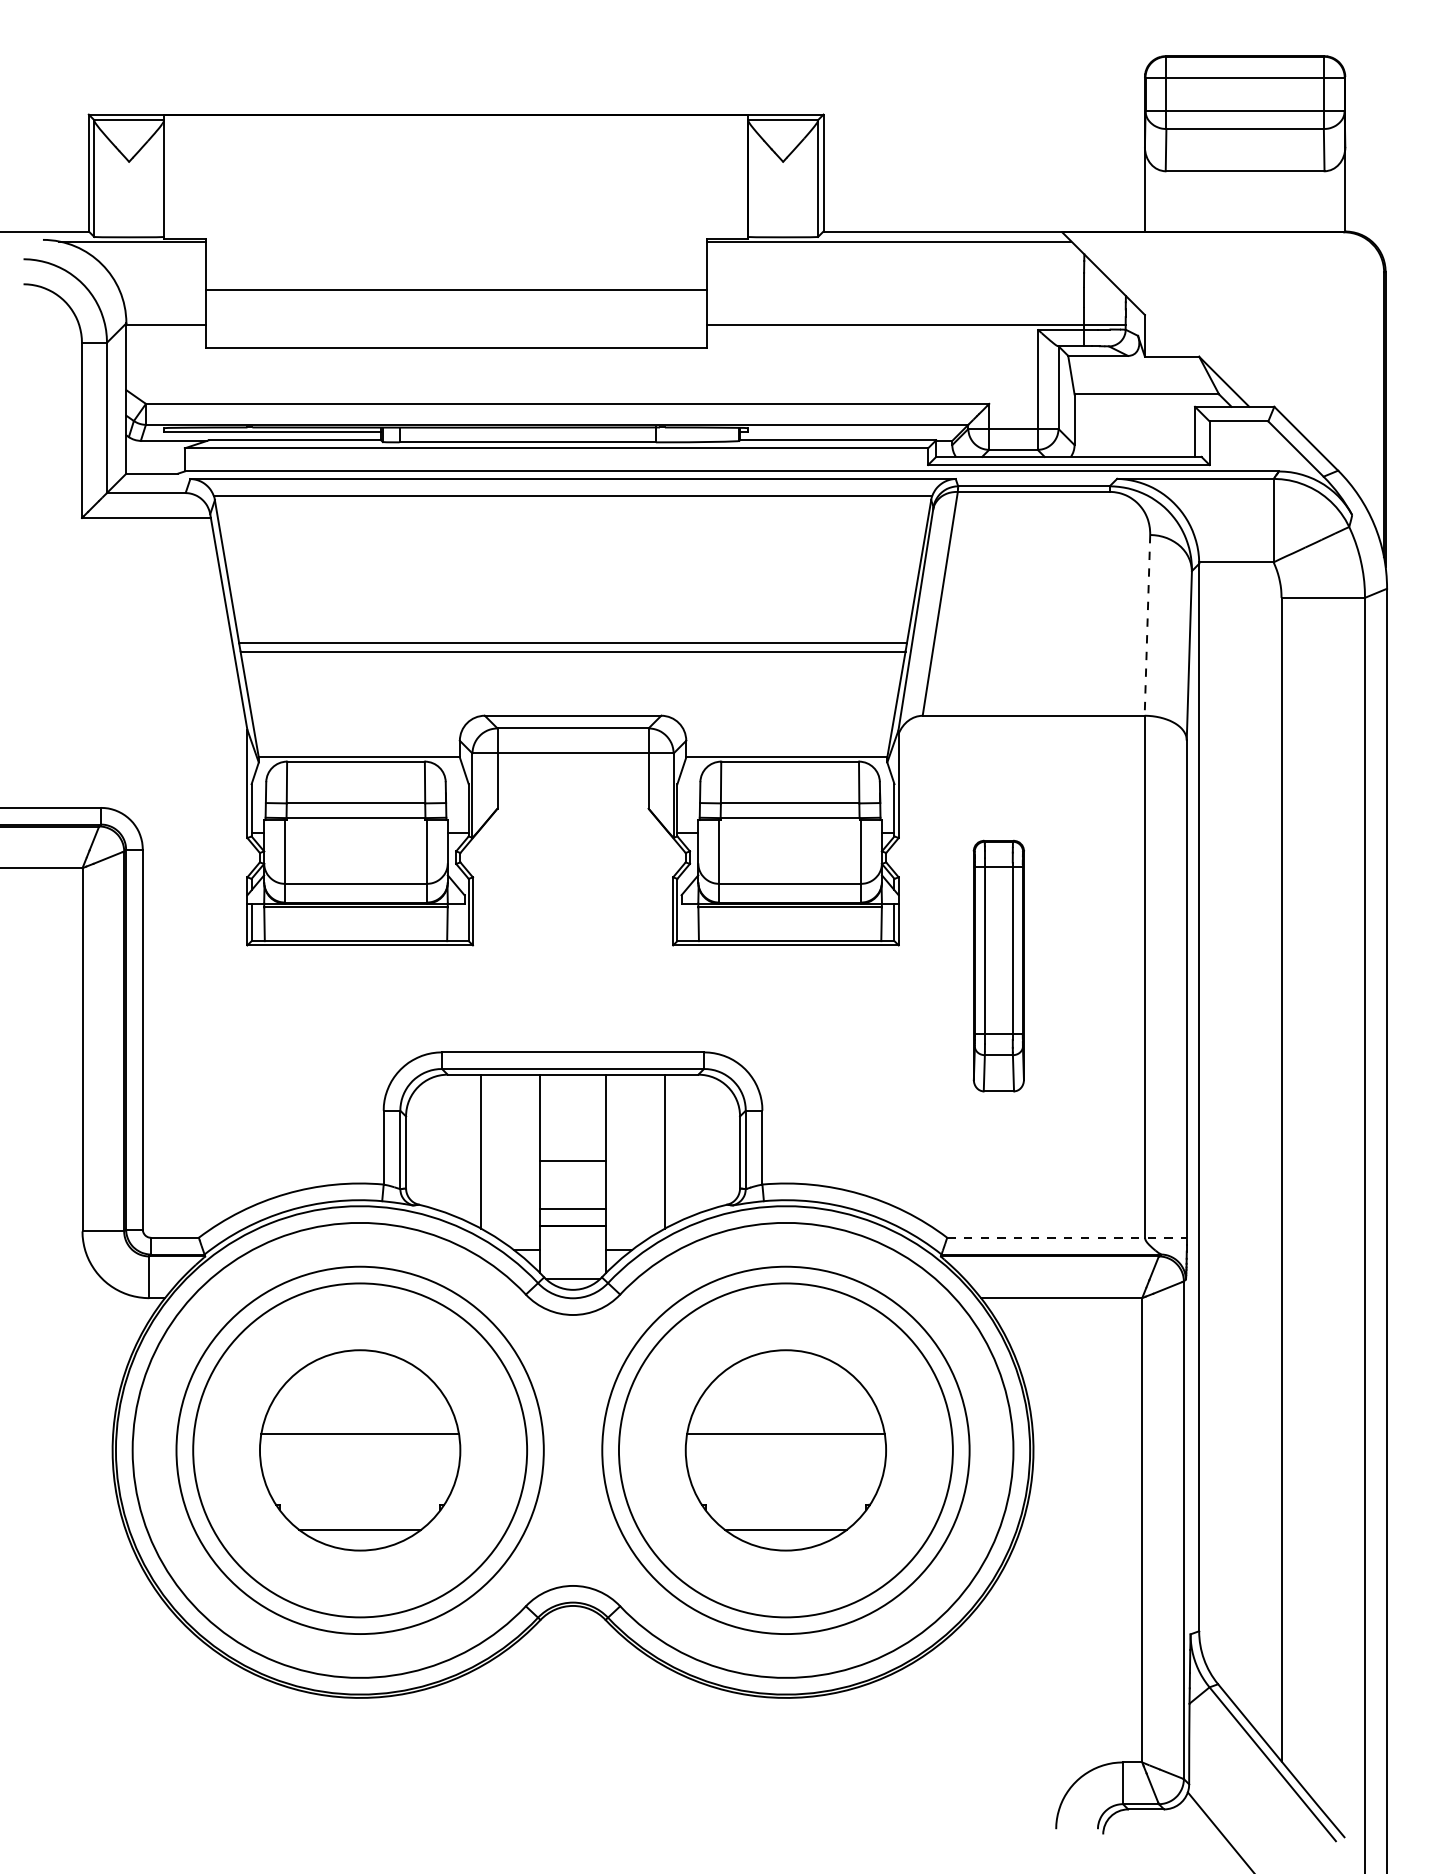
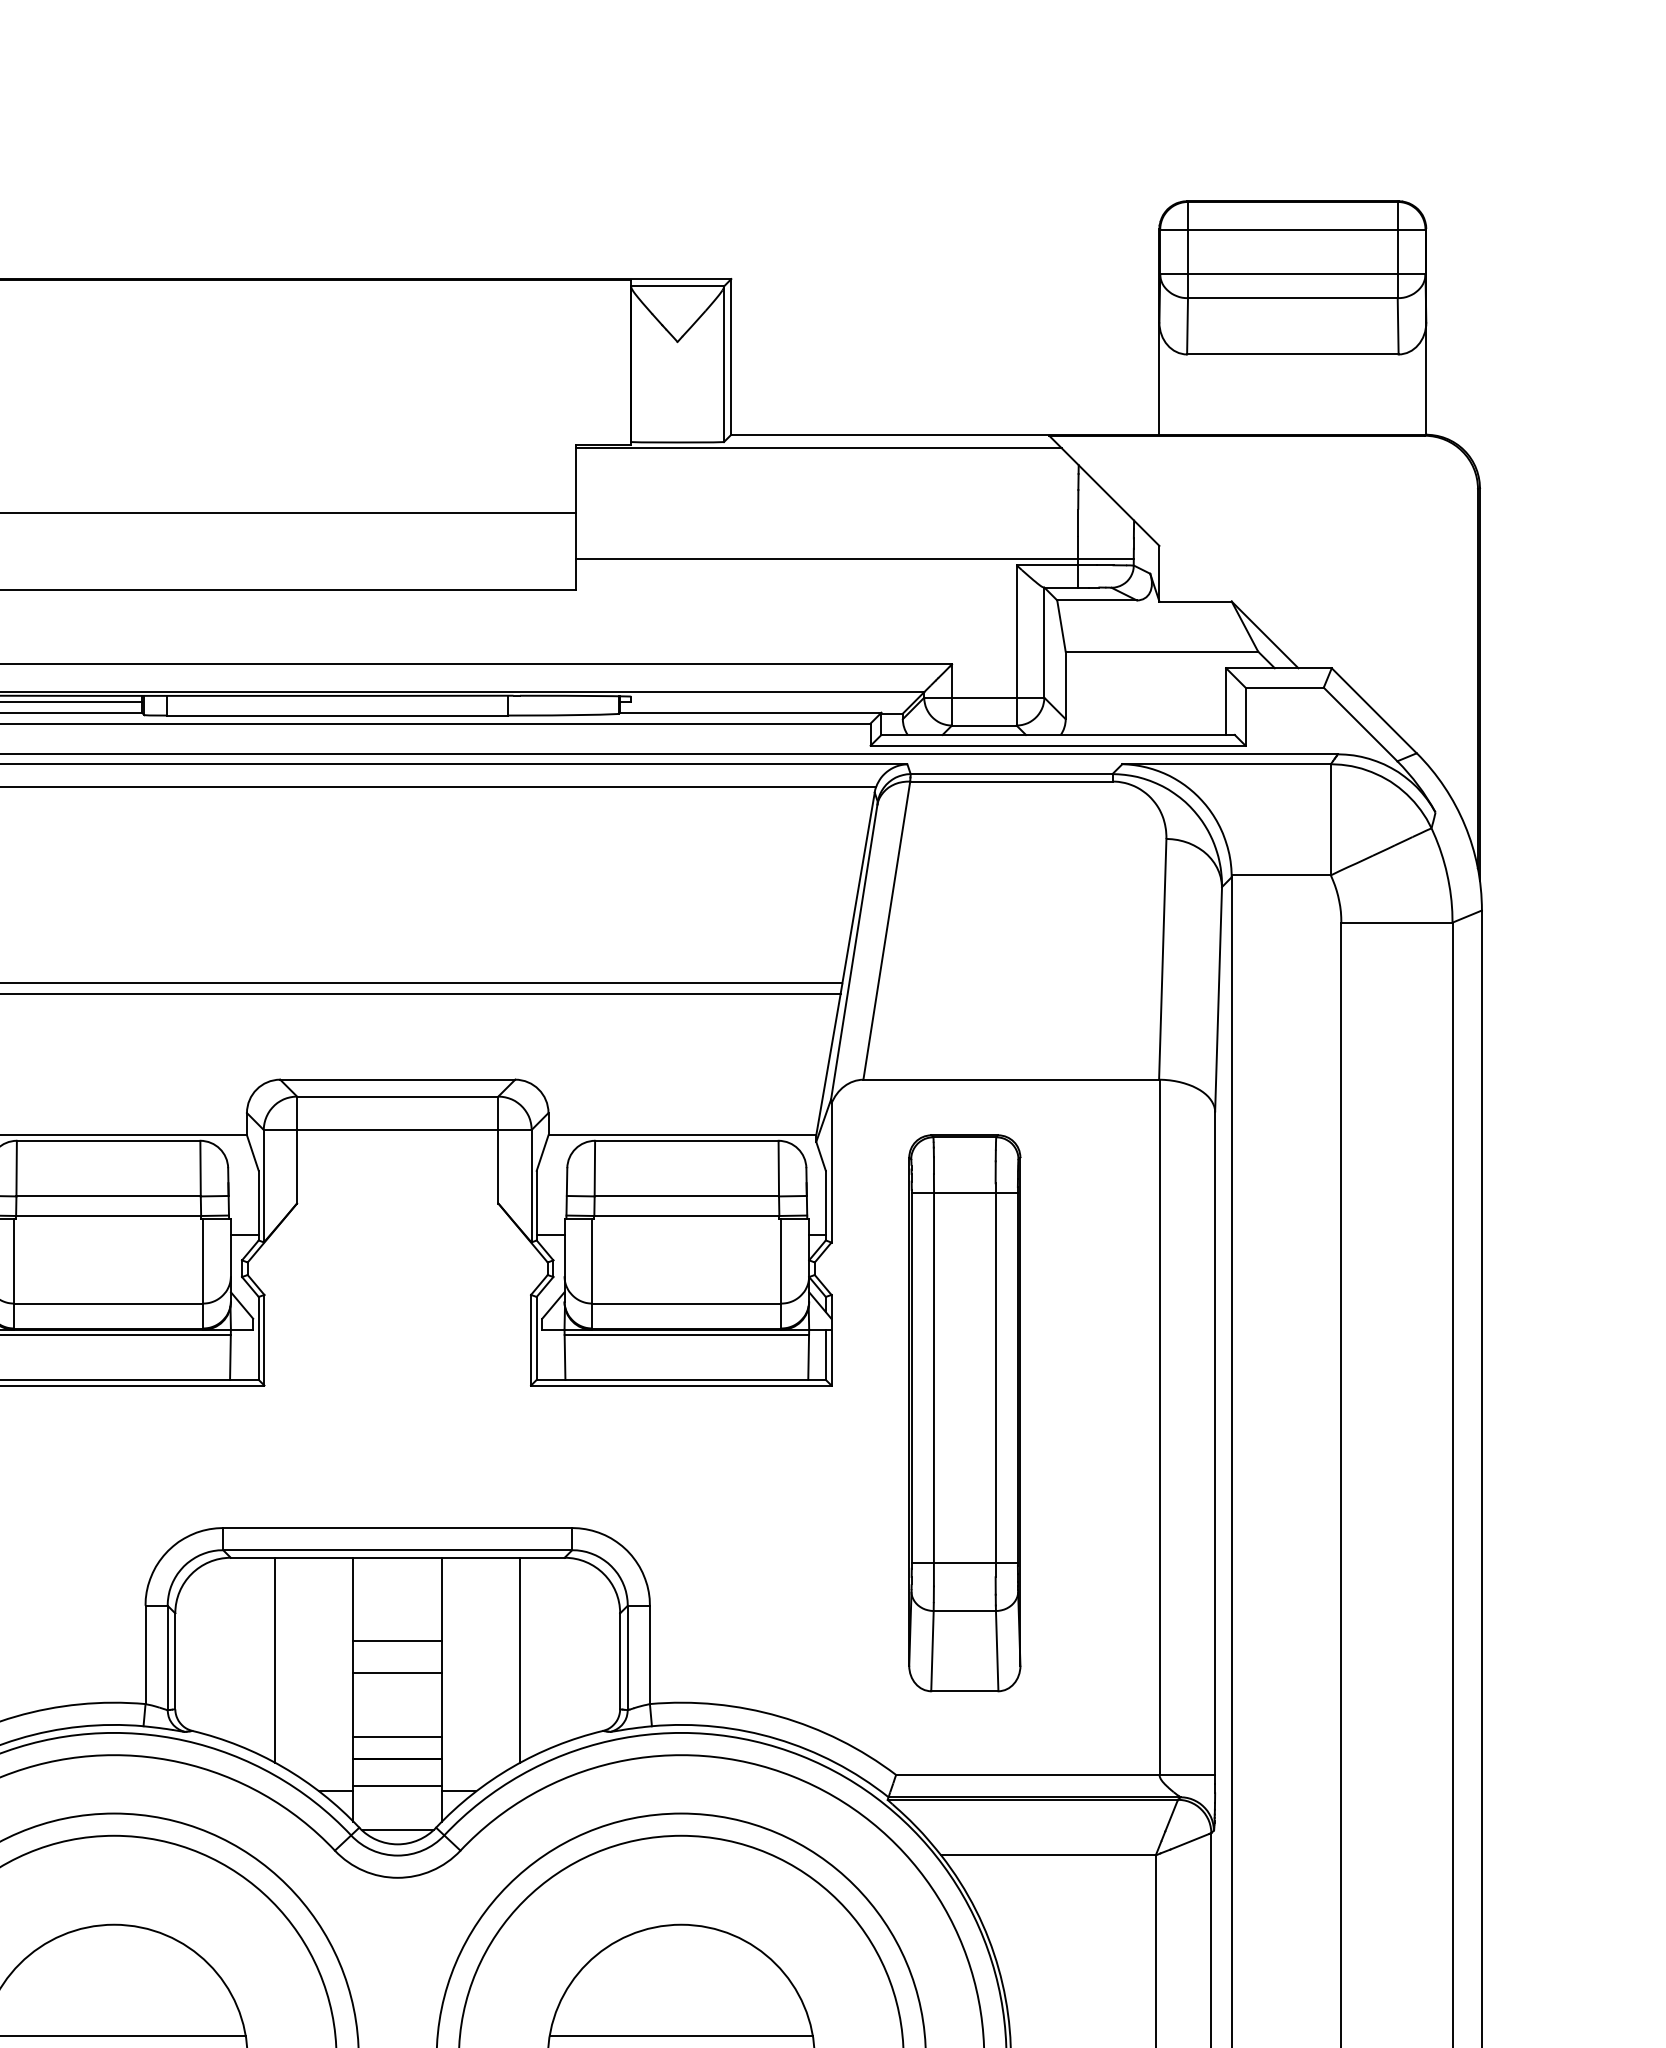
line: (1147, 625) -> (1162, 959), dashed -> solid
part: (998, 965) -> (964, 1412), size x1.67
line: (572, 1137) -> (396, 1641), added
line: (1067, 1237) -> (1056, 1774), dashed -> solid
line: (572, 1245) -> (396, 1785), added

